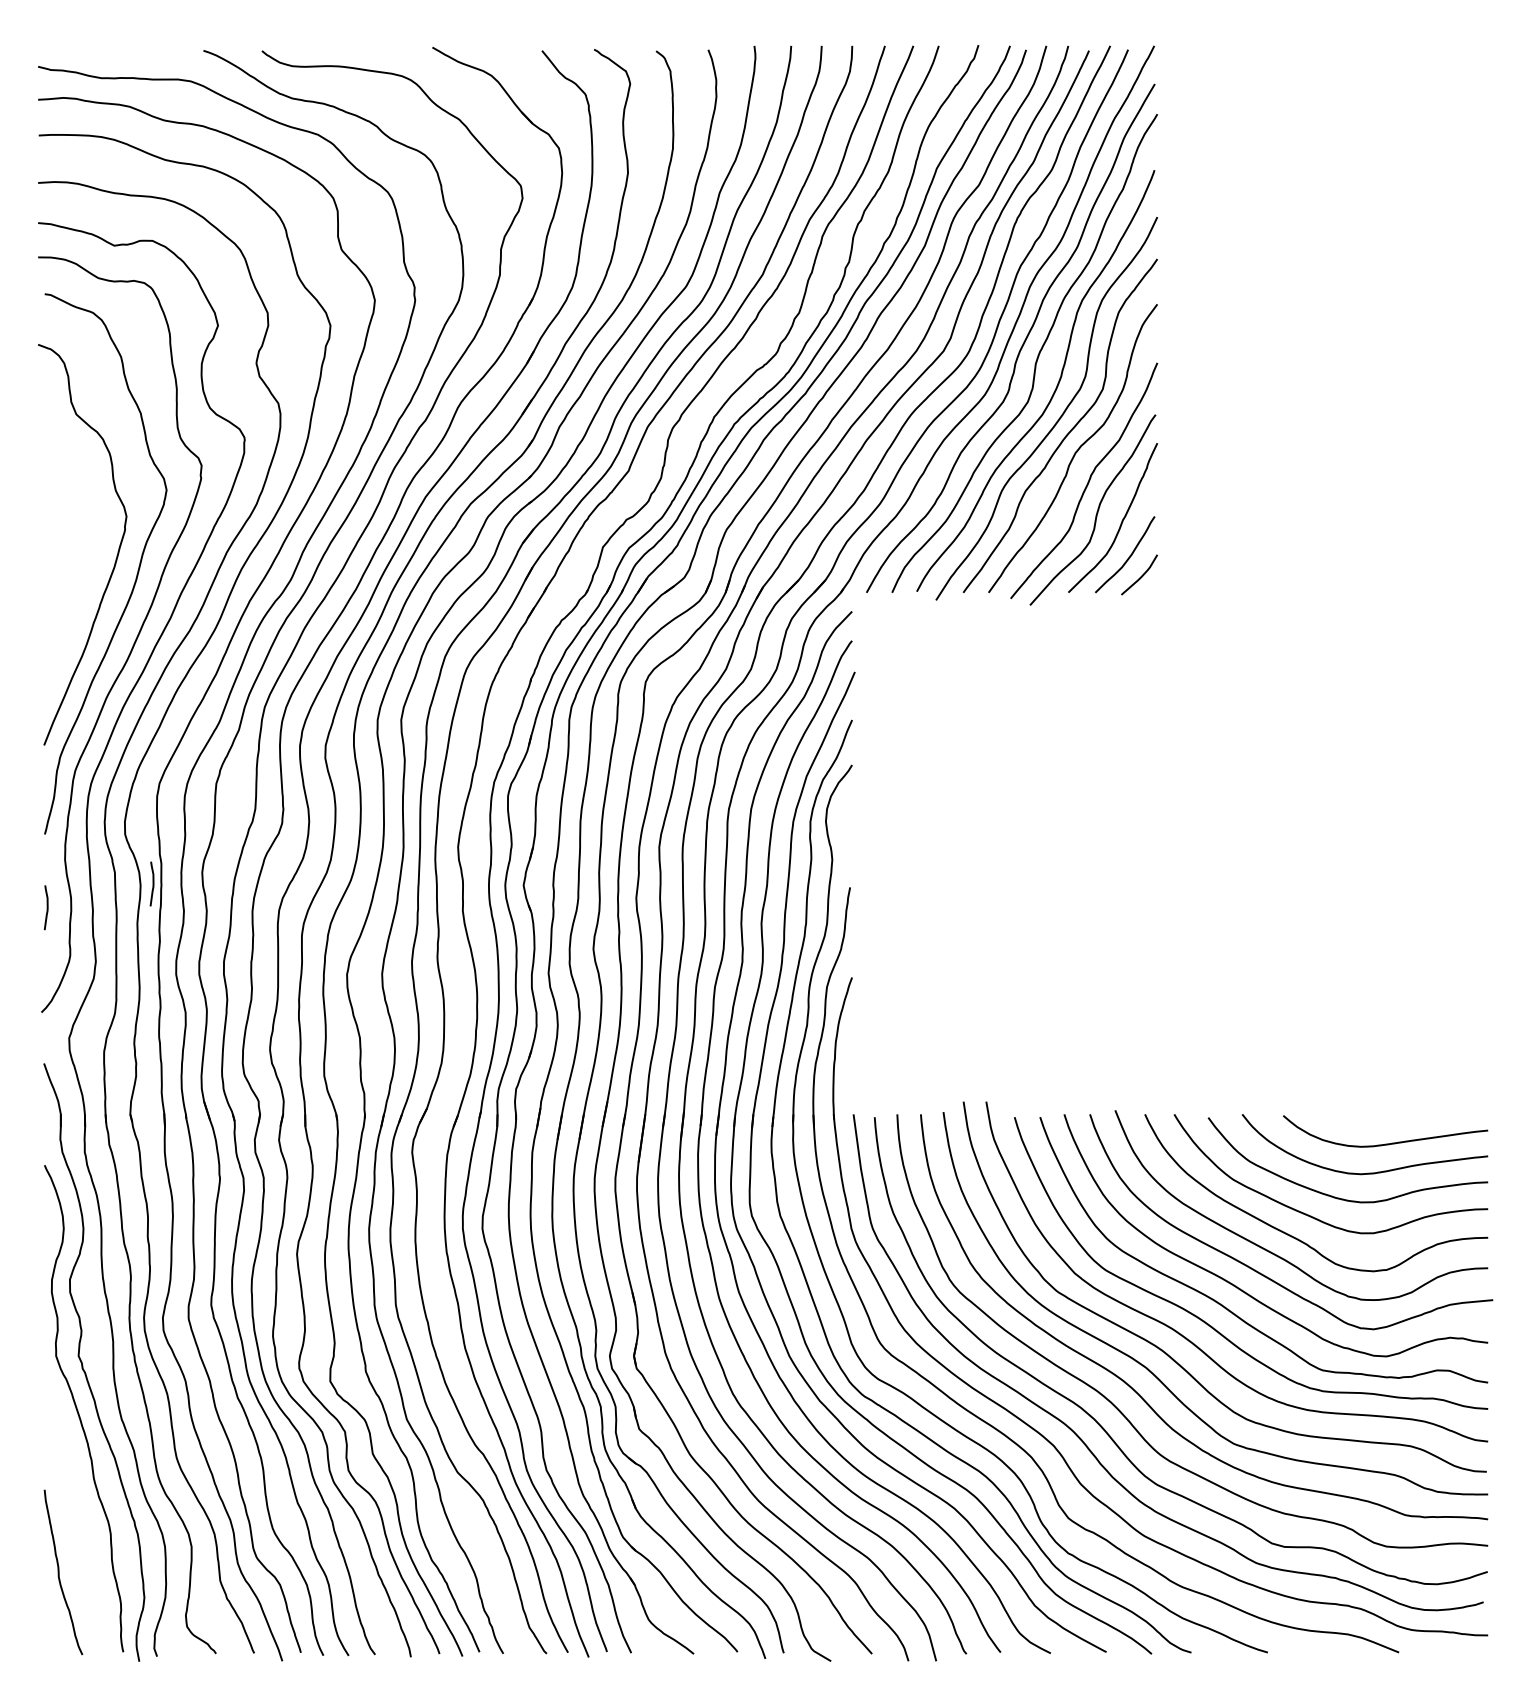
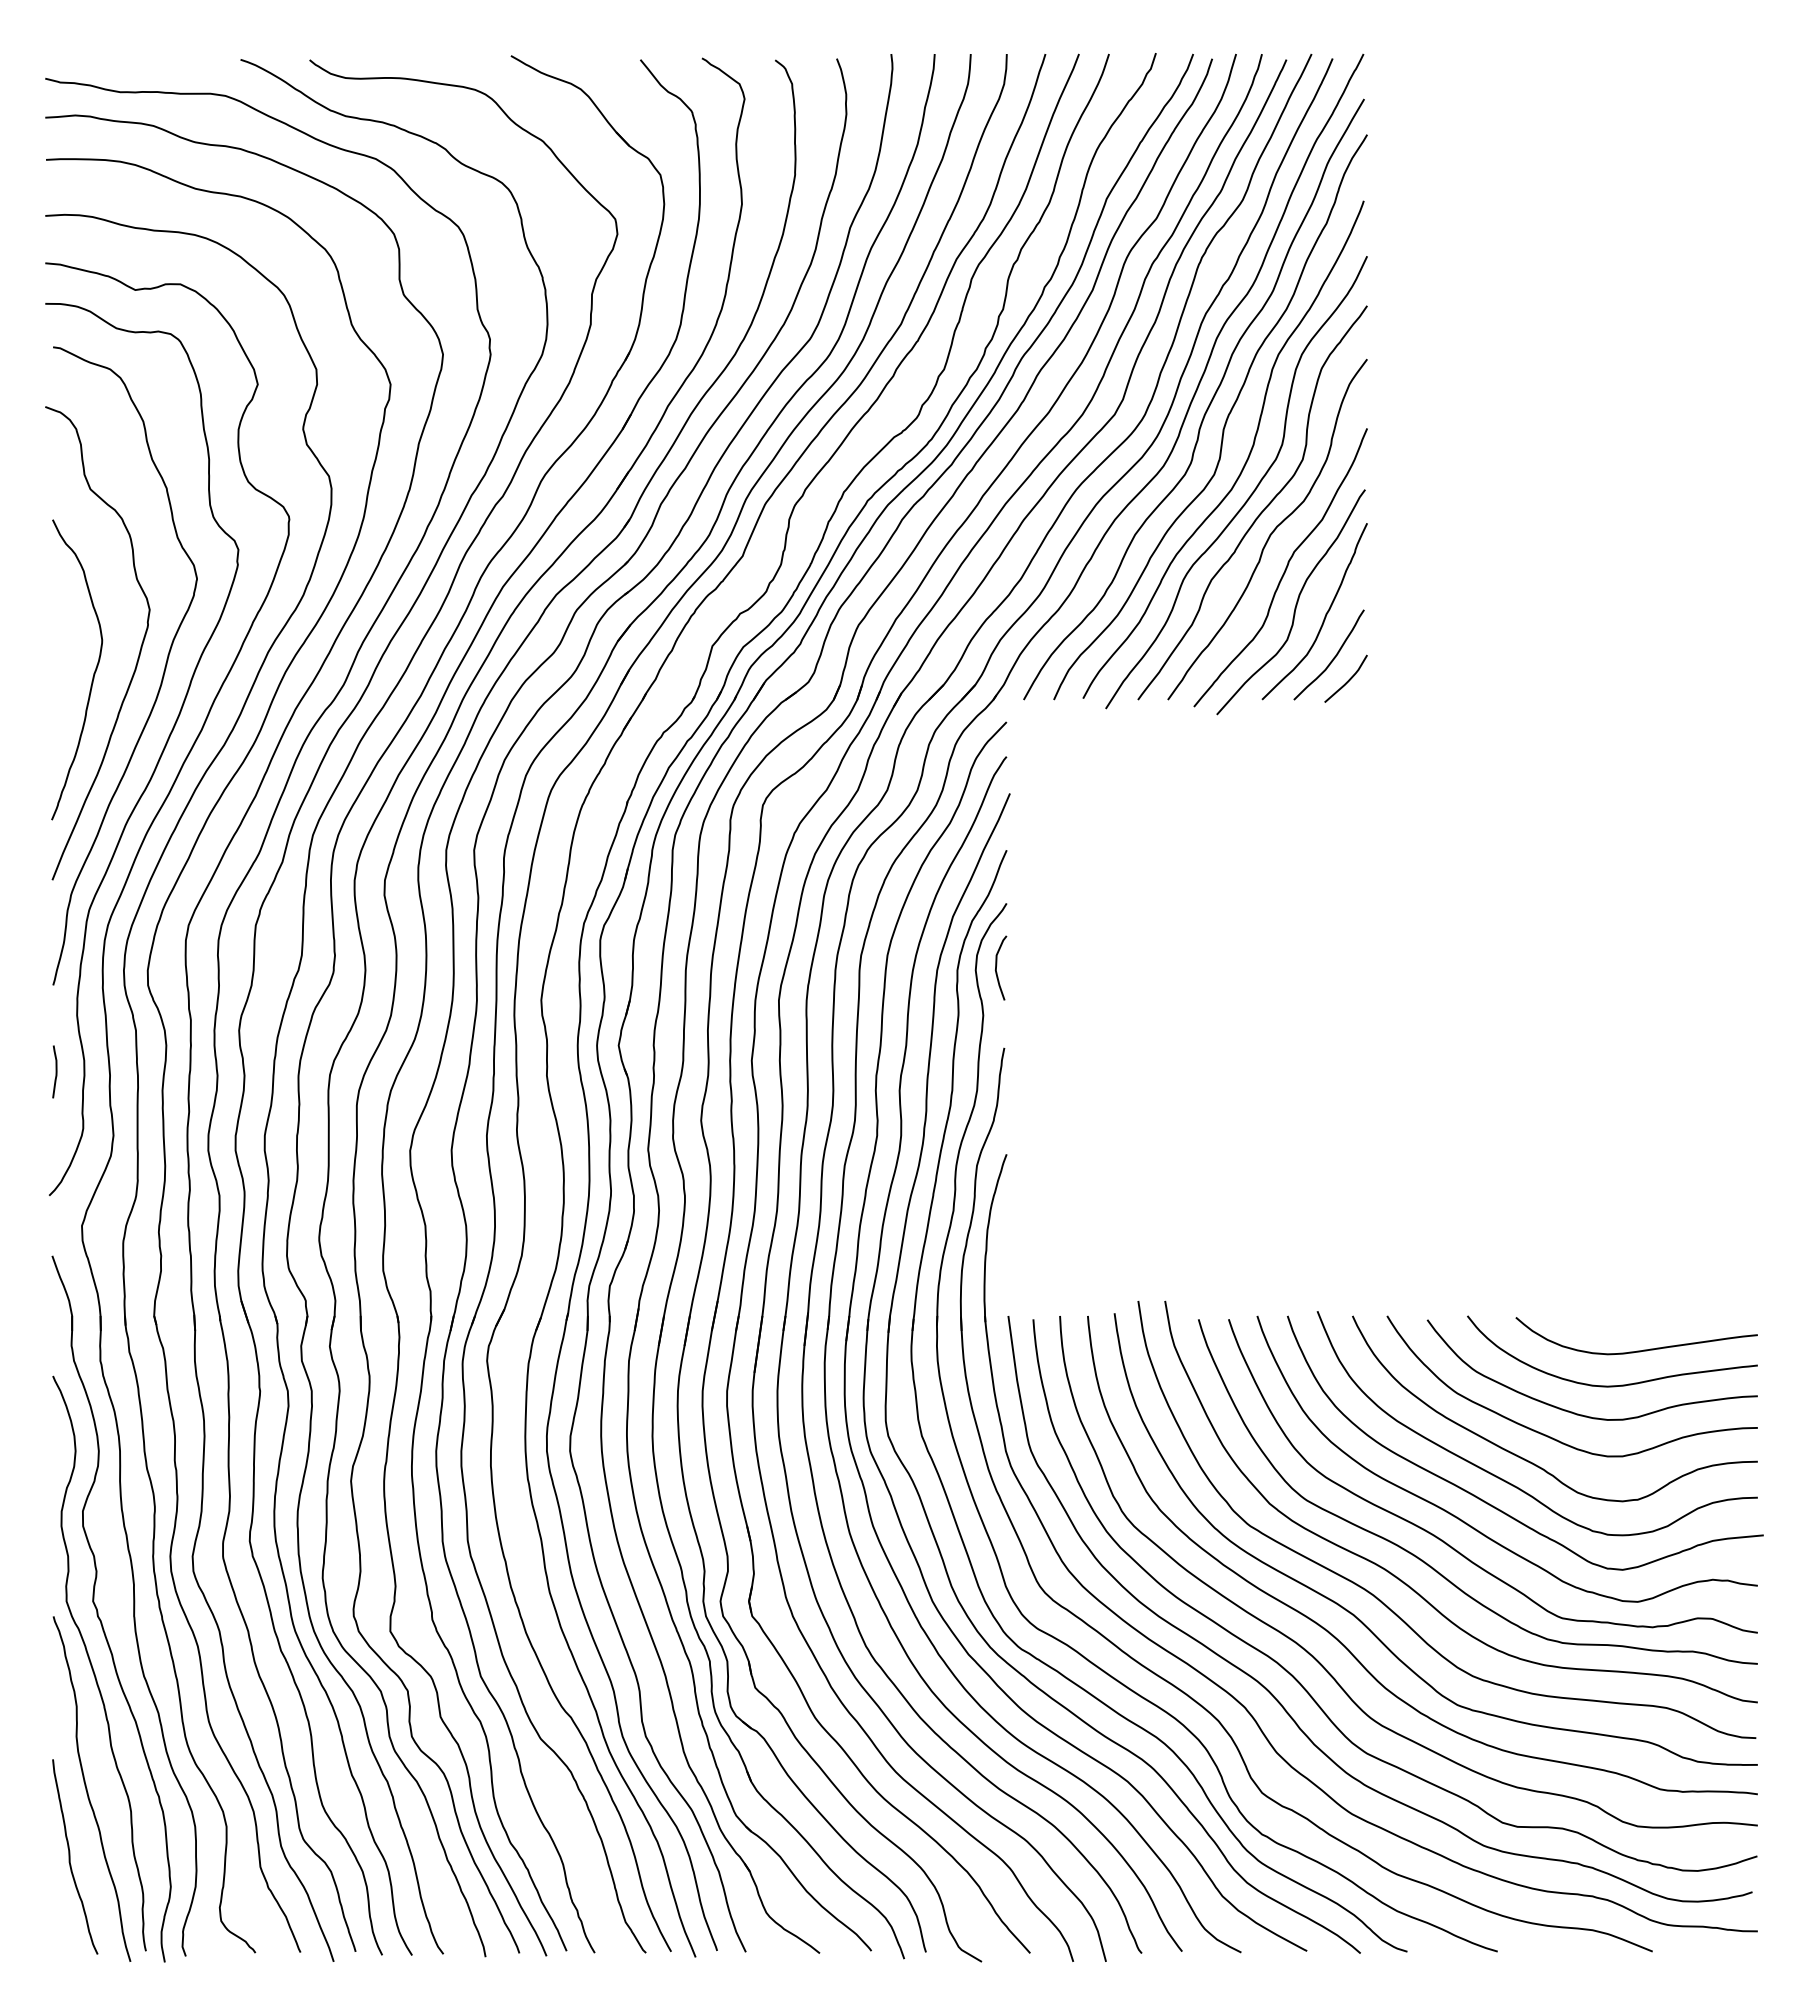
curve: (78, 570) -> (93, 673), added
curve: (844, 817) -> (997, 965), added
curve: (152, 883) -> (180, 1043), removed
curve: (73, 1514) -> (87, 1788), added

